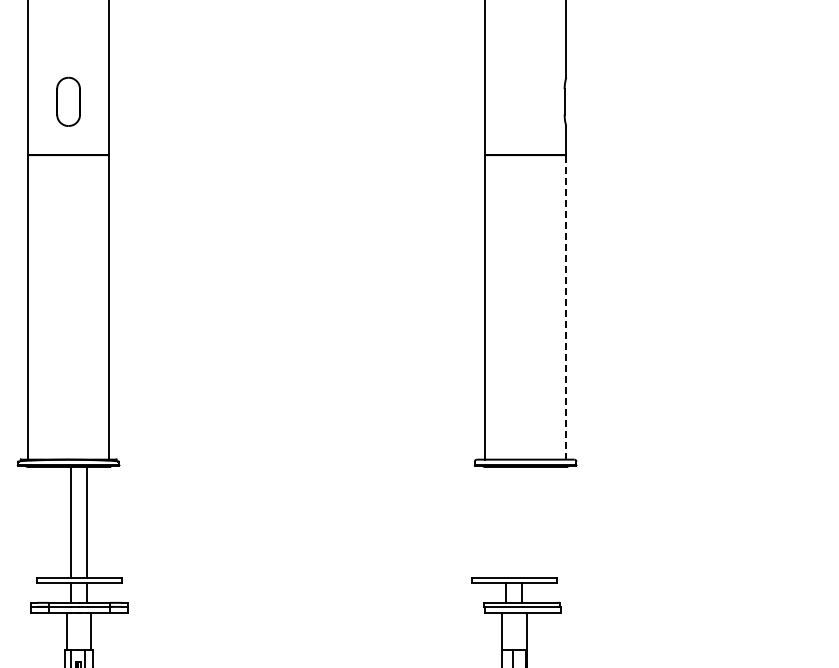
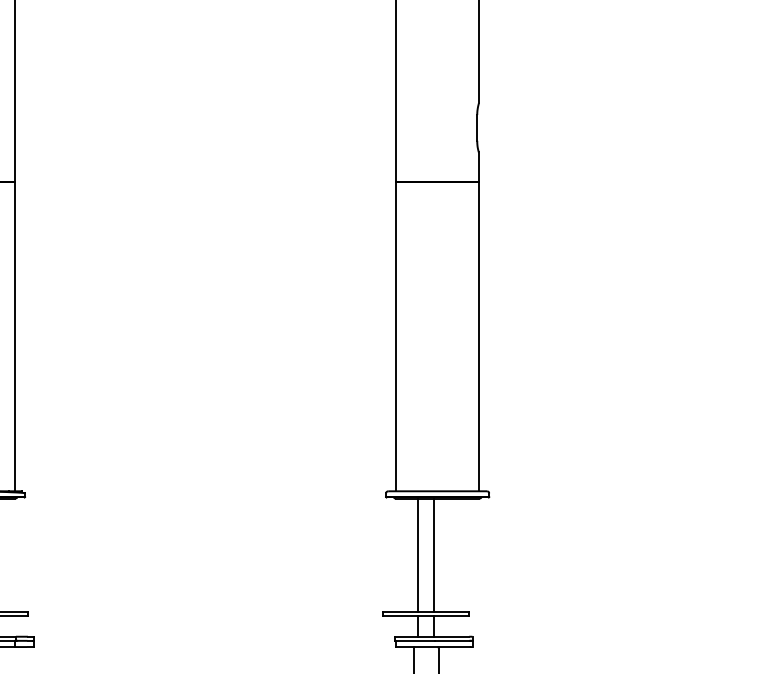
line: (566, 306) -> (479, 335), dashed -> solid
line: (506, 522) -> (418, 555), added
line: (522, 522) -> (434, 555), added

